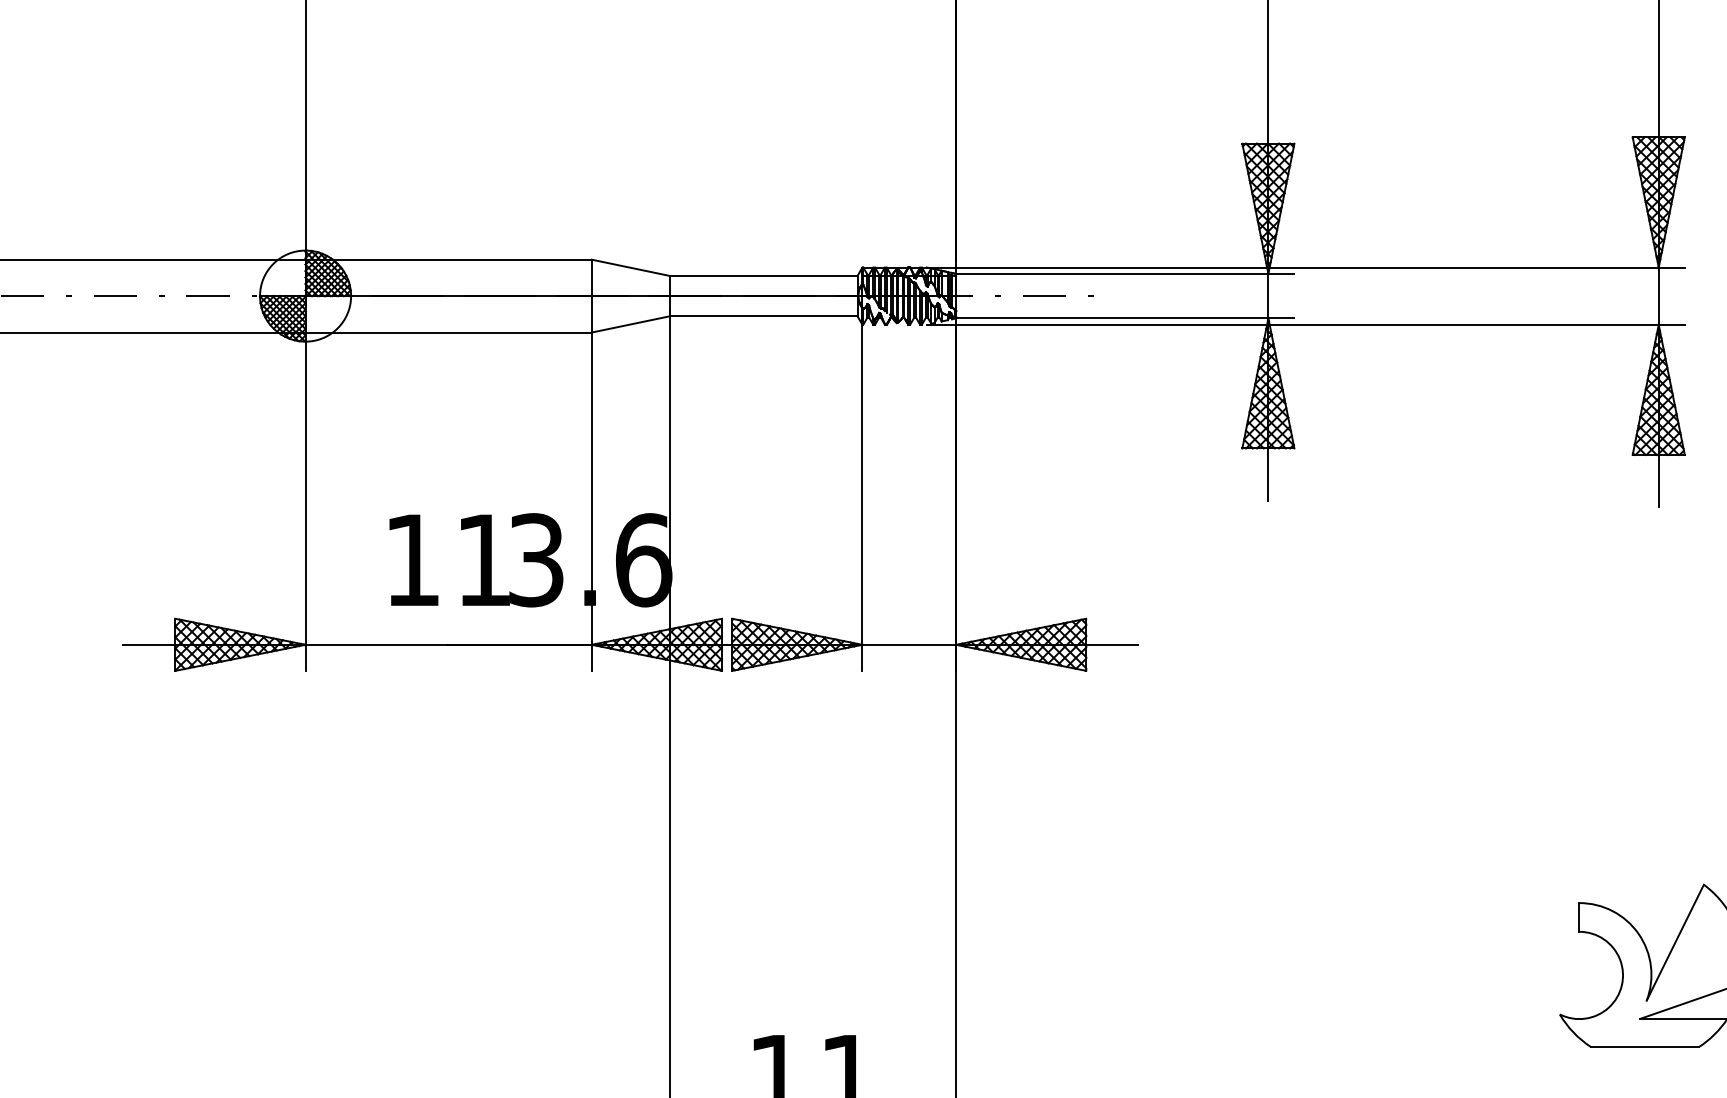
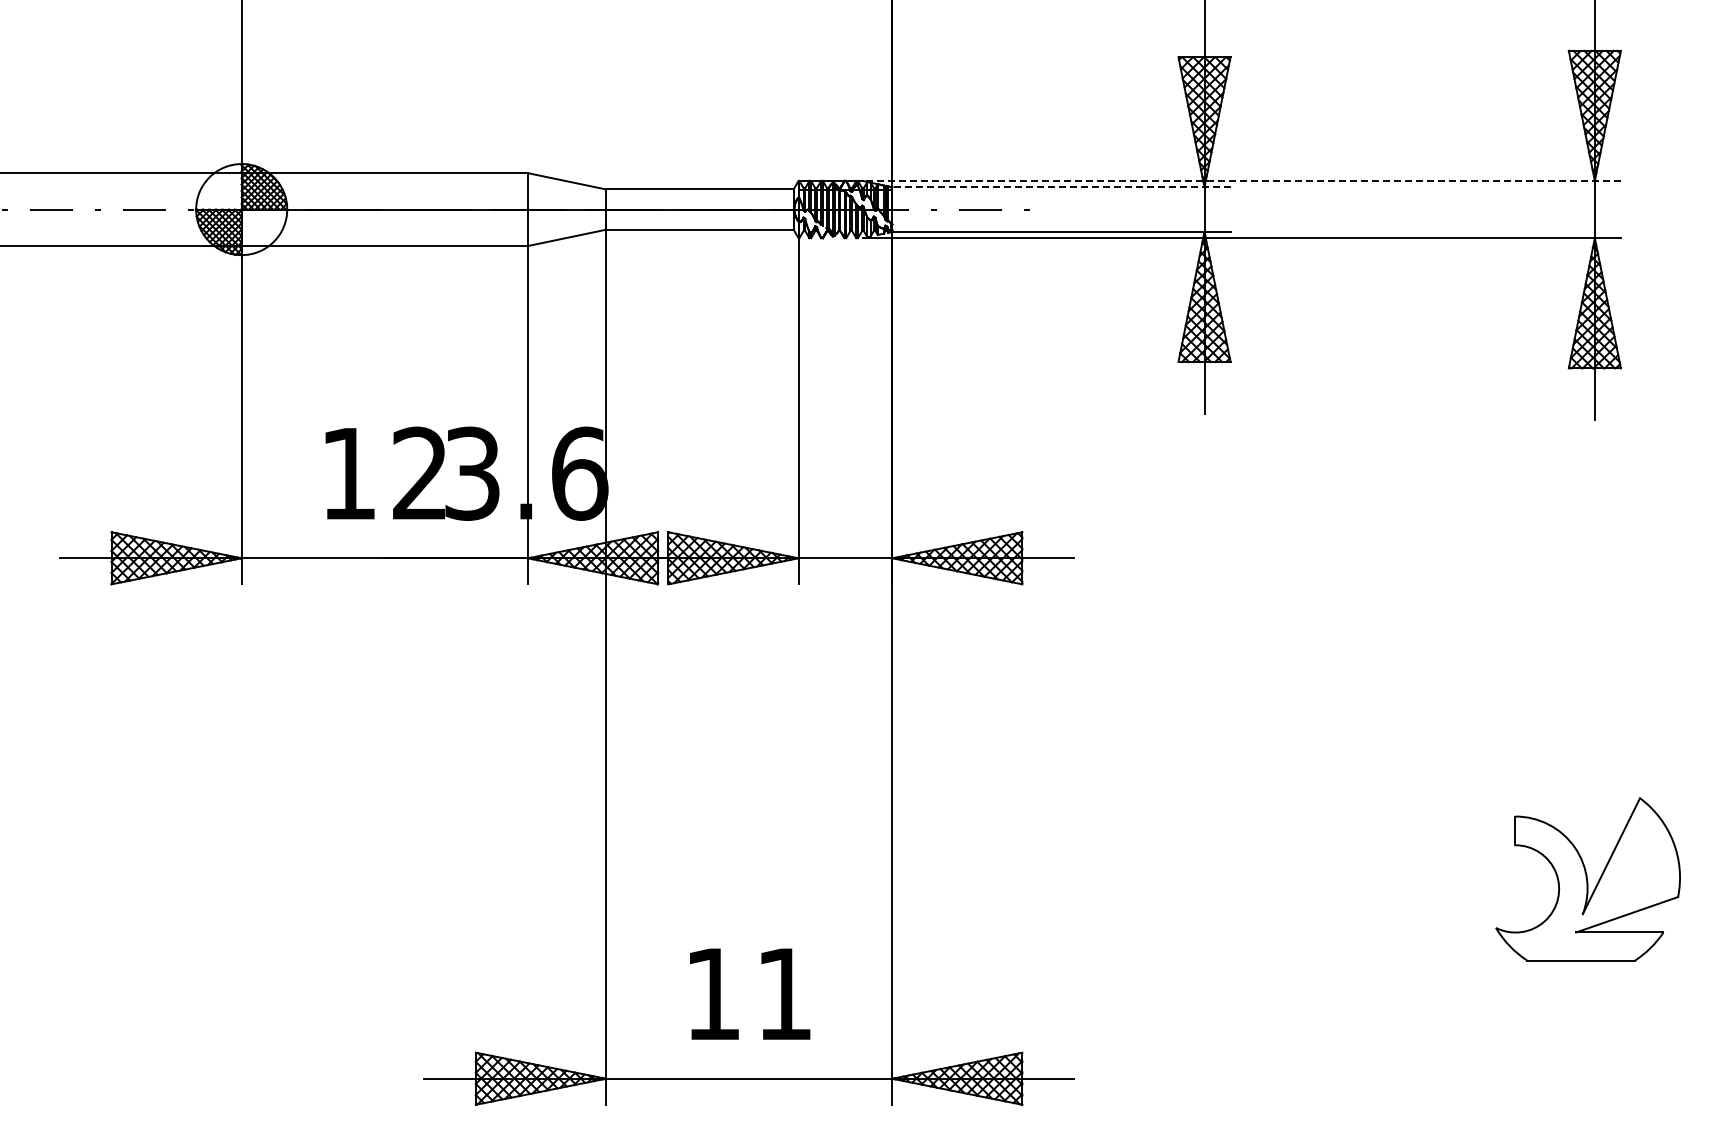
line: (1305, 267) -> (1241, 180), solid -> dashed
line: (1124, 274) -> (1060, 187), solid -> dashed
text: (483, 559) -> (419, 472), 11 -> 12

